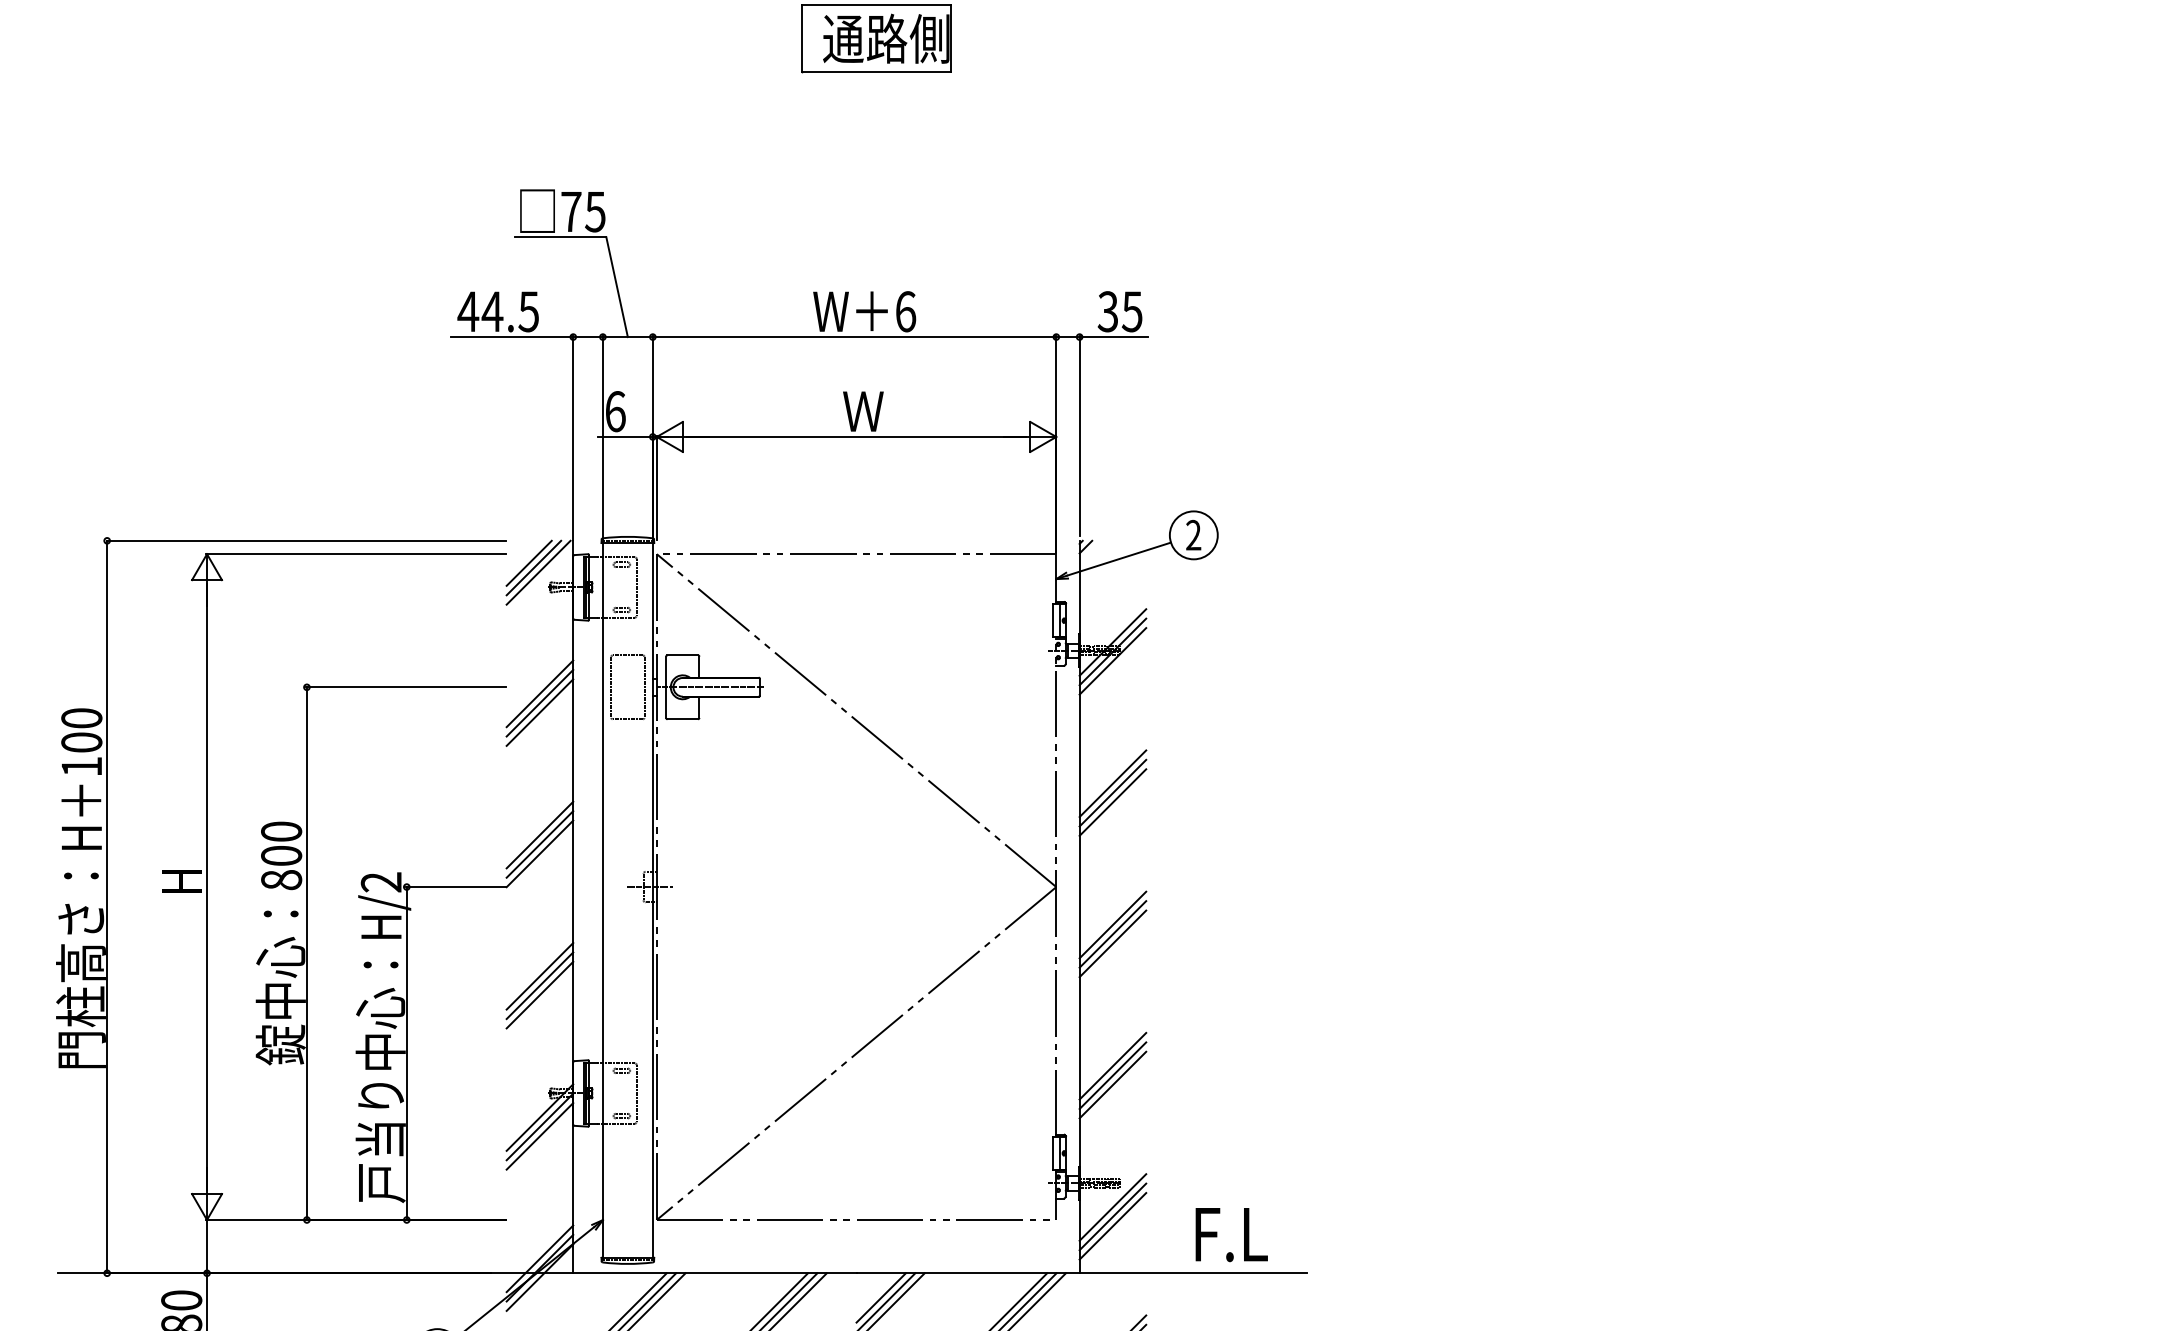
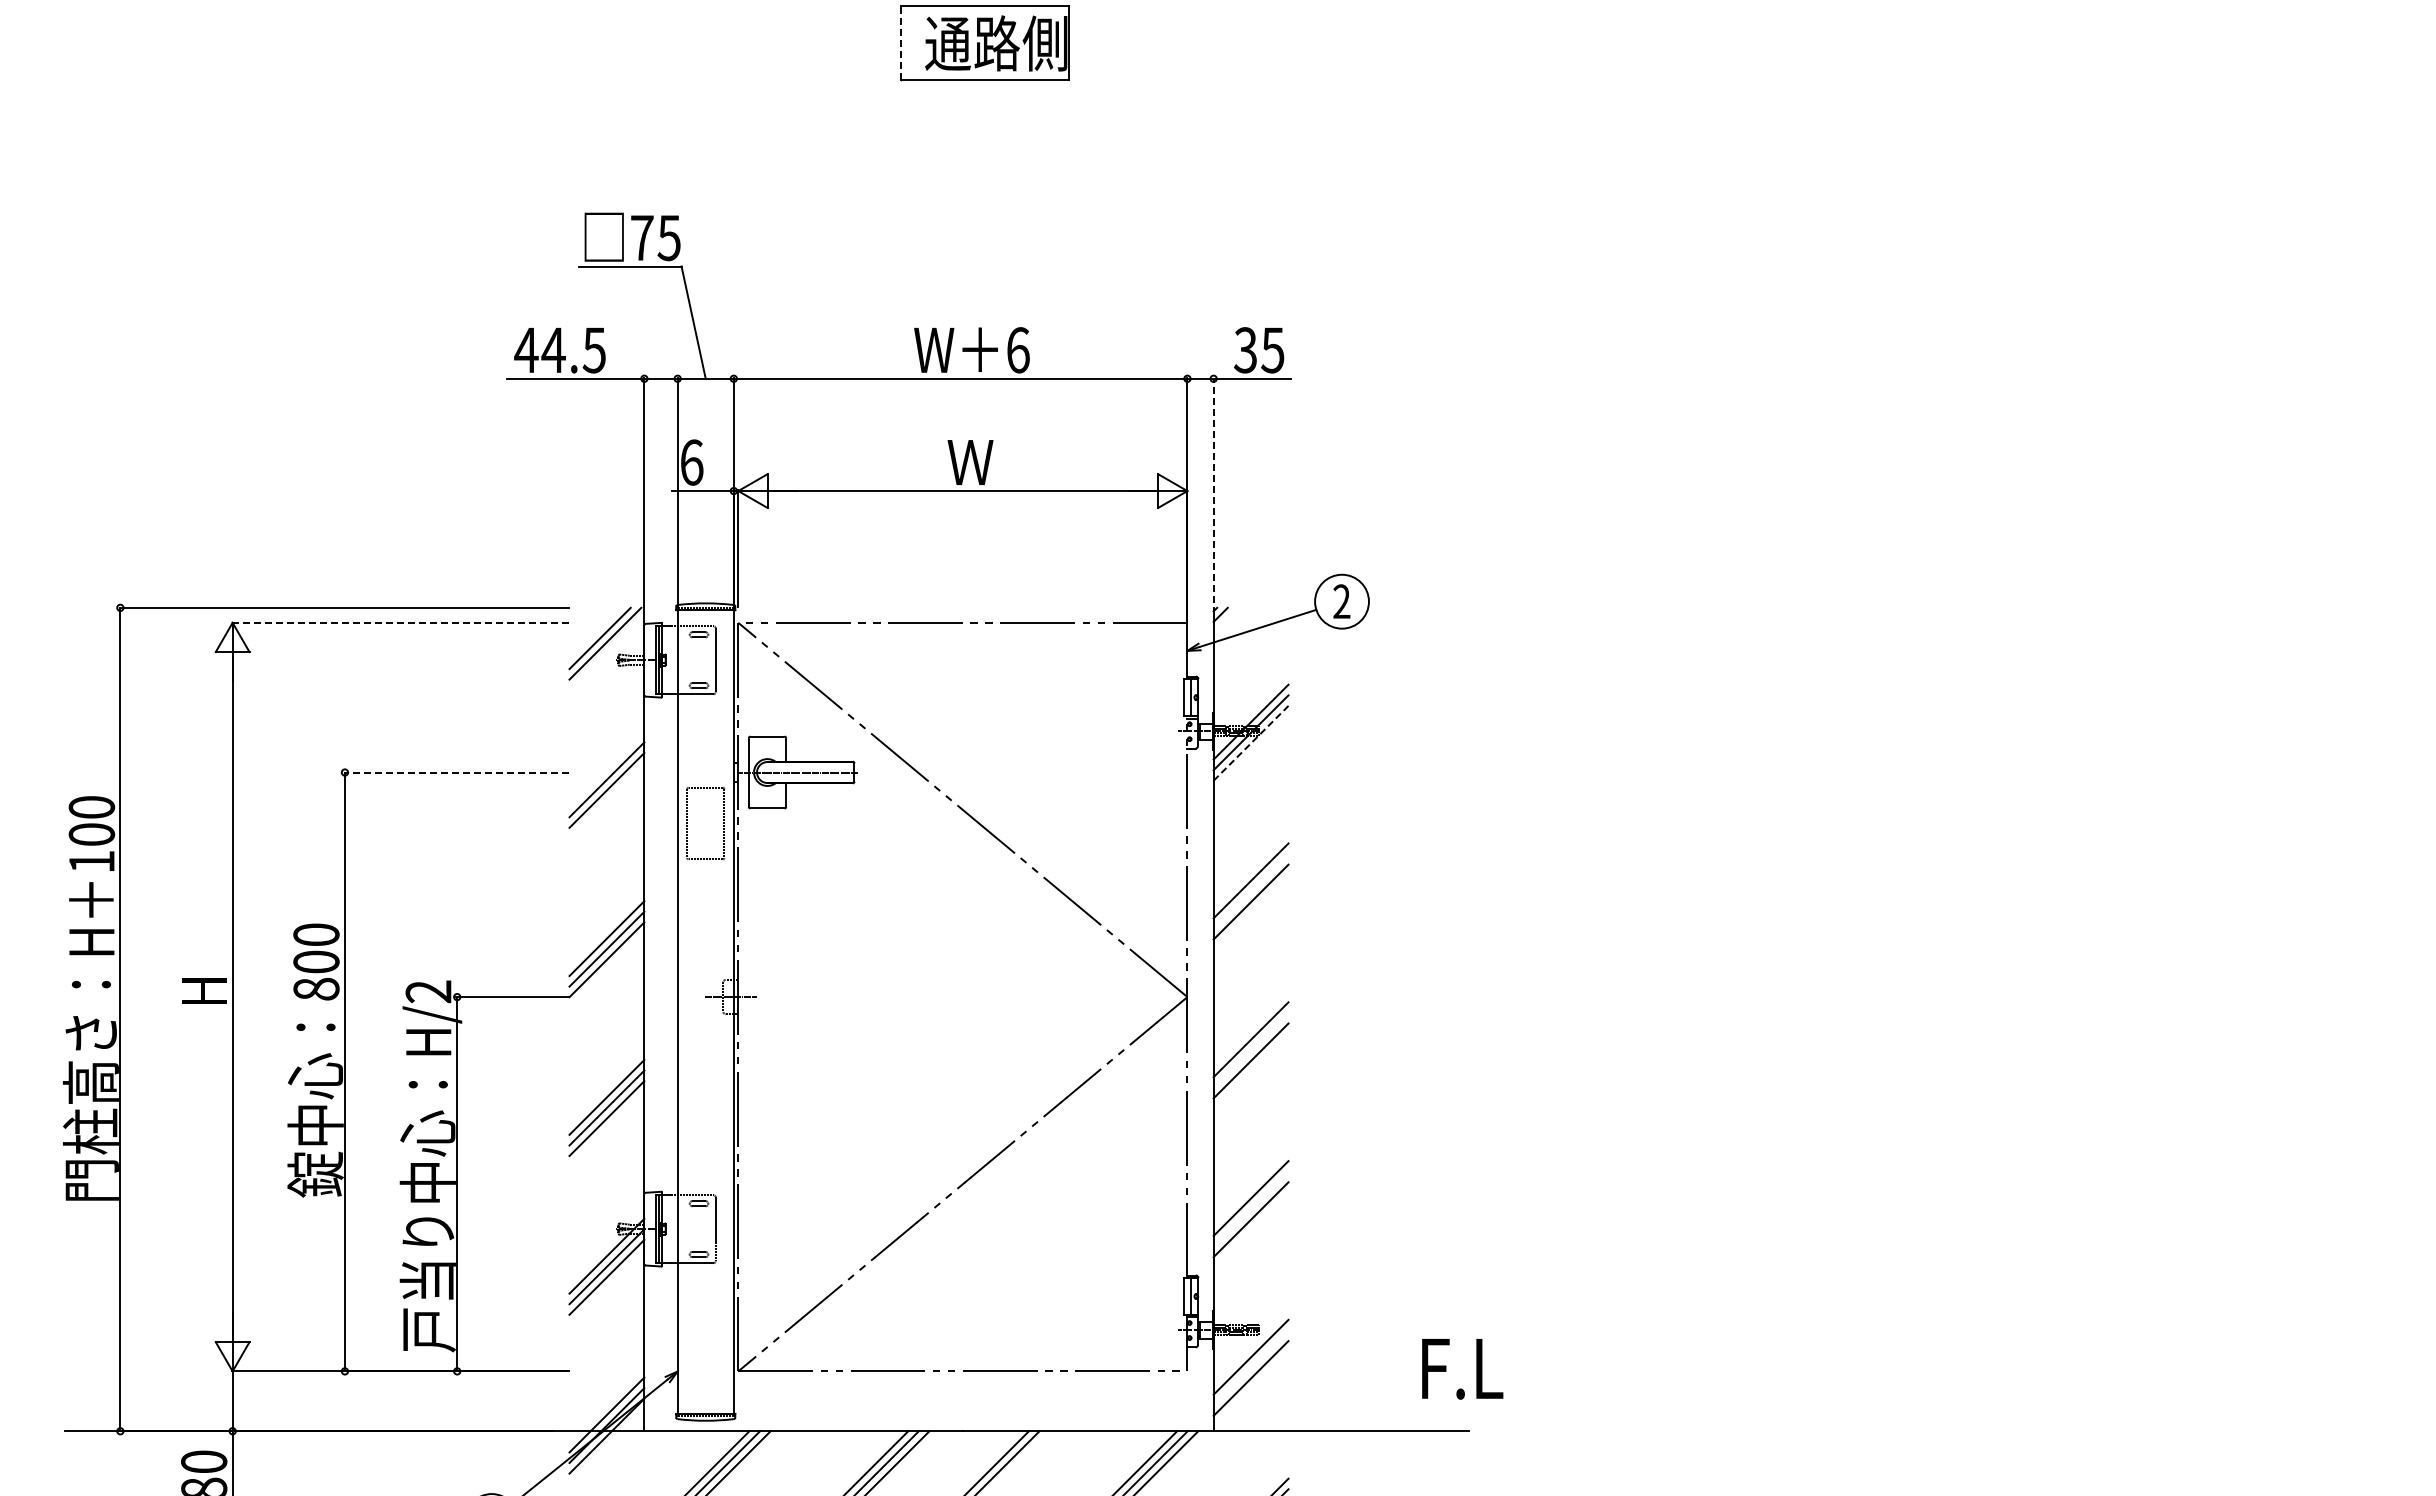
line: (801, 37) -> (901, 42), solid -> dashed
line: (1079, 435) -> (1213, 489), solid -> dashed
line: (355, 553) -> (399, 622), solid -> dashed
line: (528, 562) -> (594, 632), removed
line: (1113, 661) -> (1251, 743), solid -> dashed
line: (405, 687) -> (455, 772), solid -> dashed
part: (611, 687) -> (687, 823), moved
line: (539, 712) -> (606, 800), removed
line: (1112, 793) -> (1250, 891), removed
line: (1112, 933) -> (1250, 1049), removed
line: (1112, 1075) -> (1250, 1208), removed
line: (1112, 1216) -> (1250, 1367), removed
text: (1231, 1235) -> (1462, 1369), moved
line: (881, 1297) -> (990, 1458), removed

